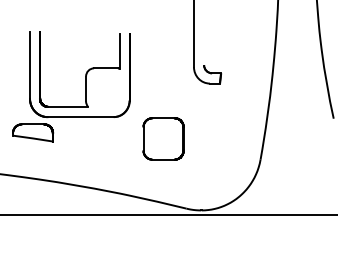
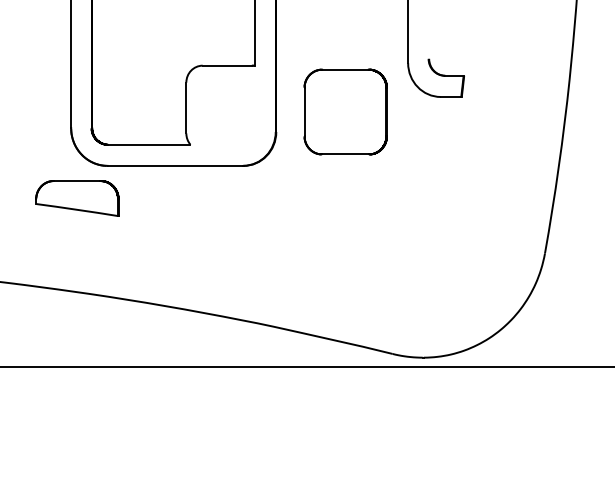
part: (163, 138) -> (345, 111), moved

